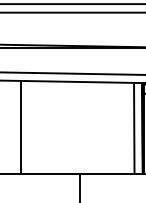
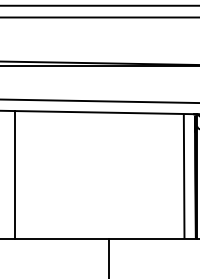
line: (20, 126) -> (14, 174), moved

